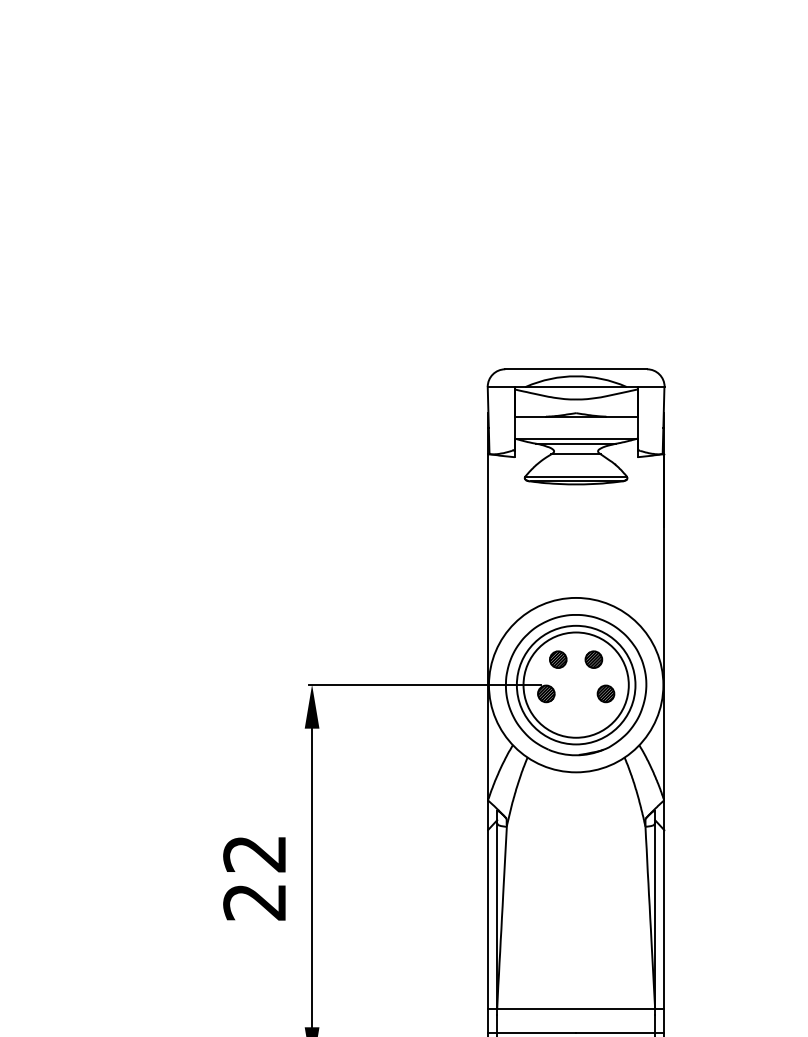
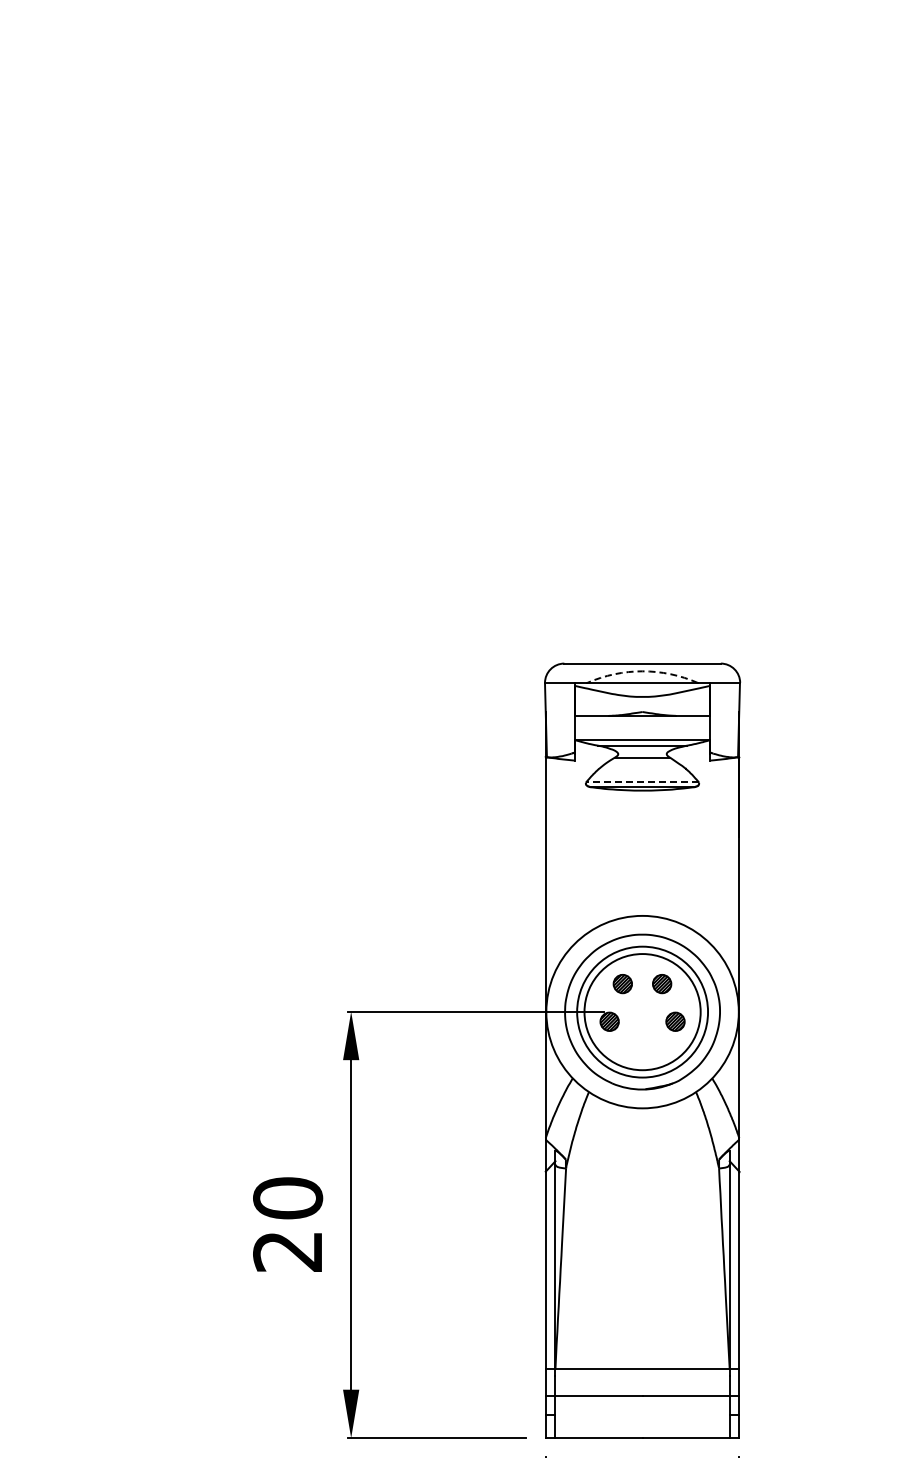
arc: (576, 376) -> (642, 671), solid -> dashed
line: (575, 477) -> (641, 782), solid -> dashed
text: (255, 854) -> (288, 1198), 22 -> 20

